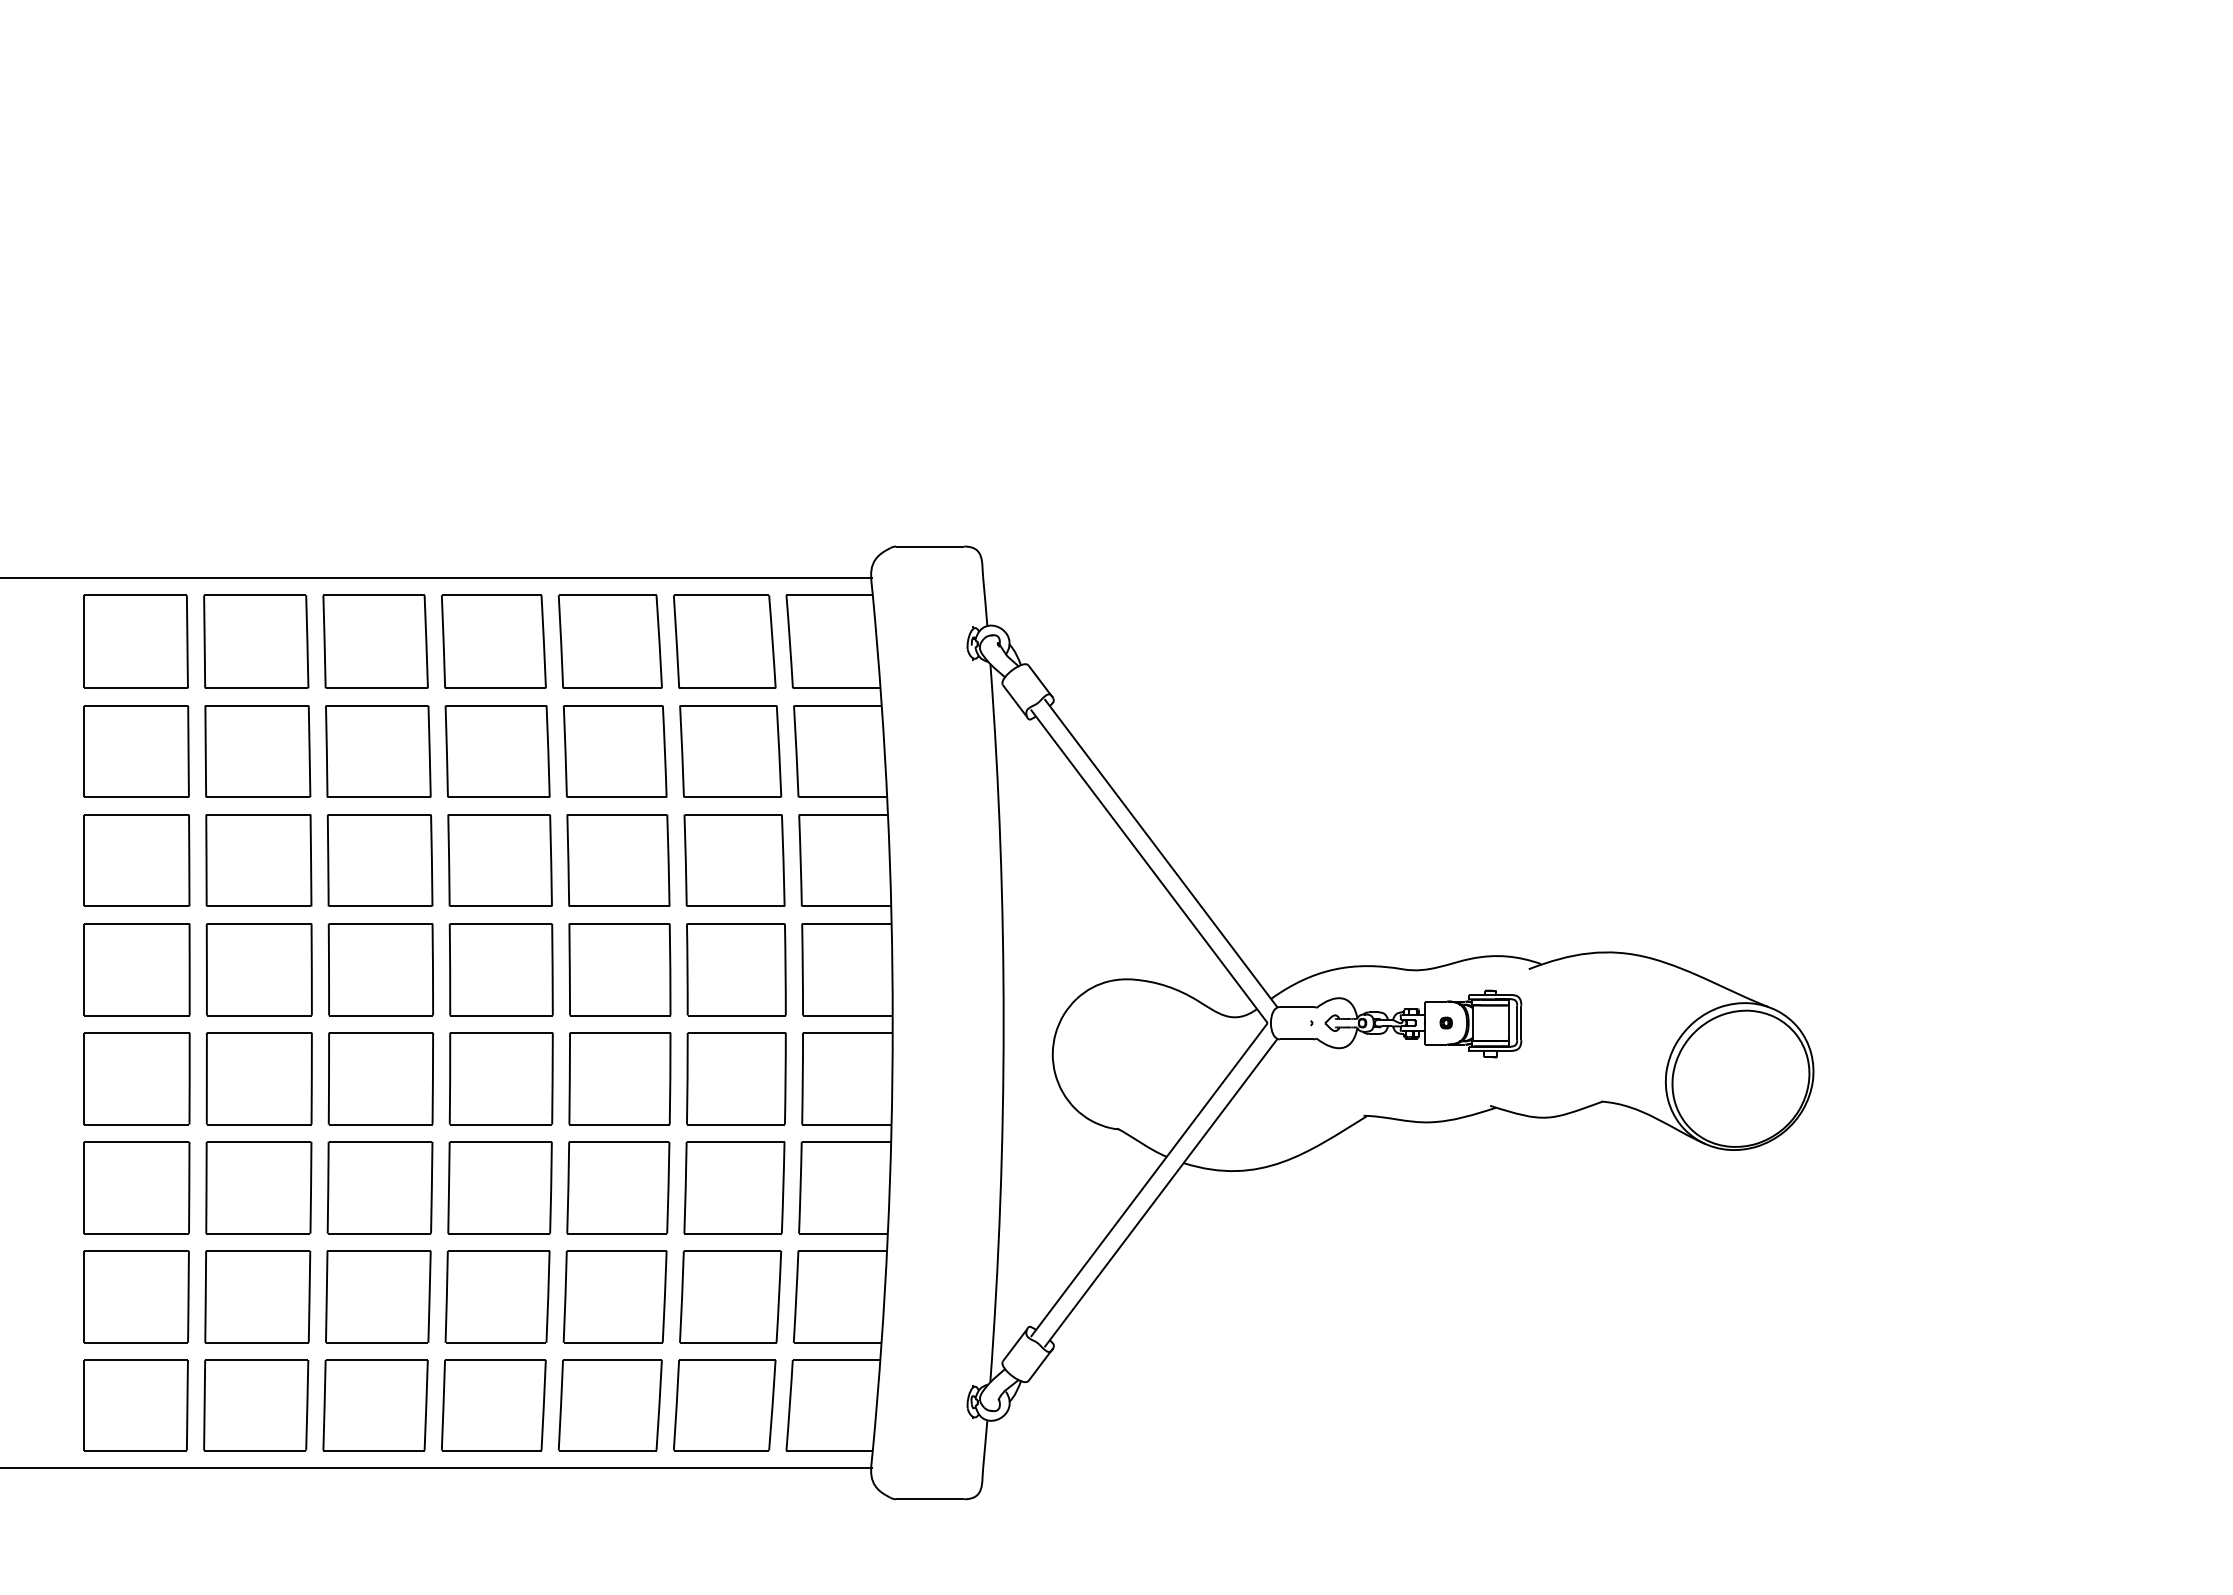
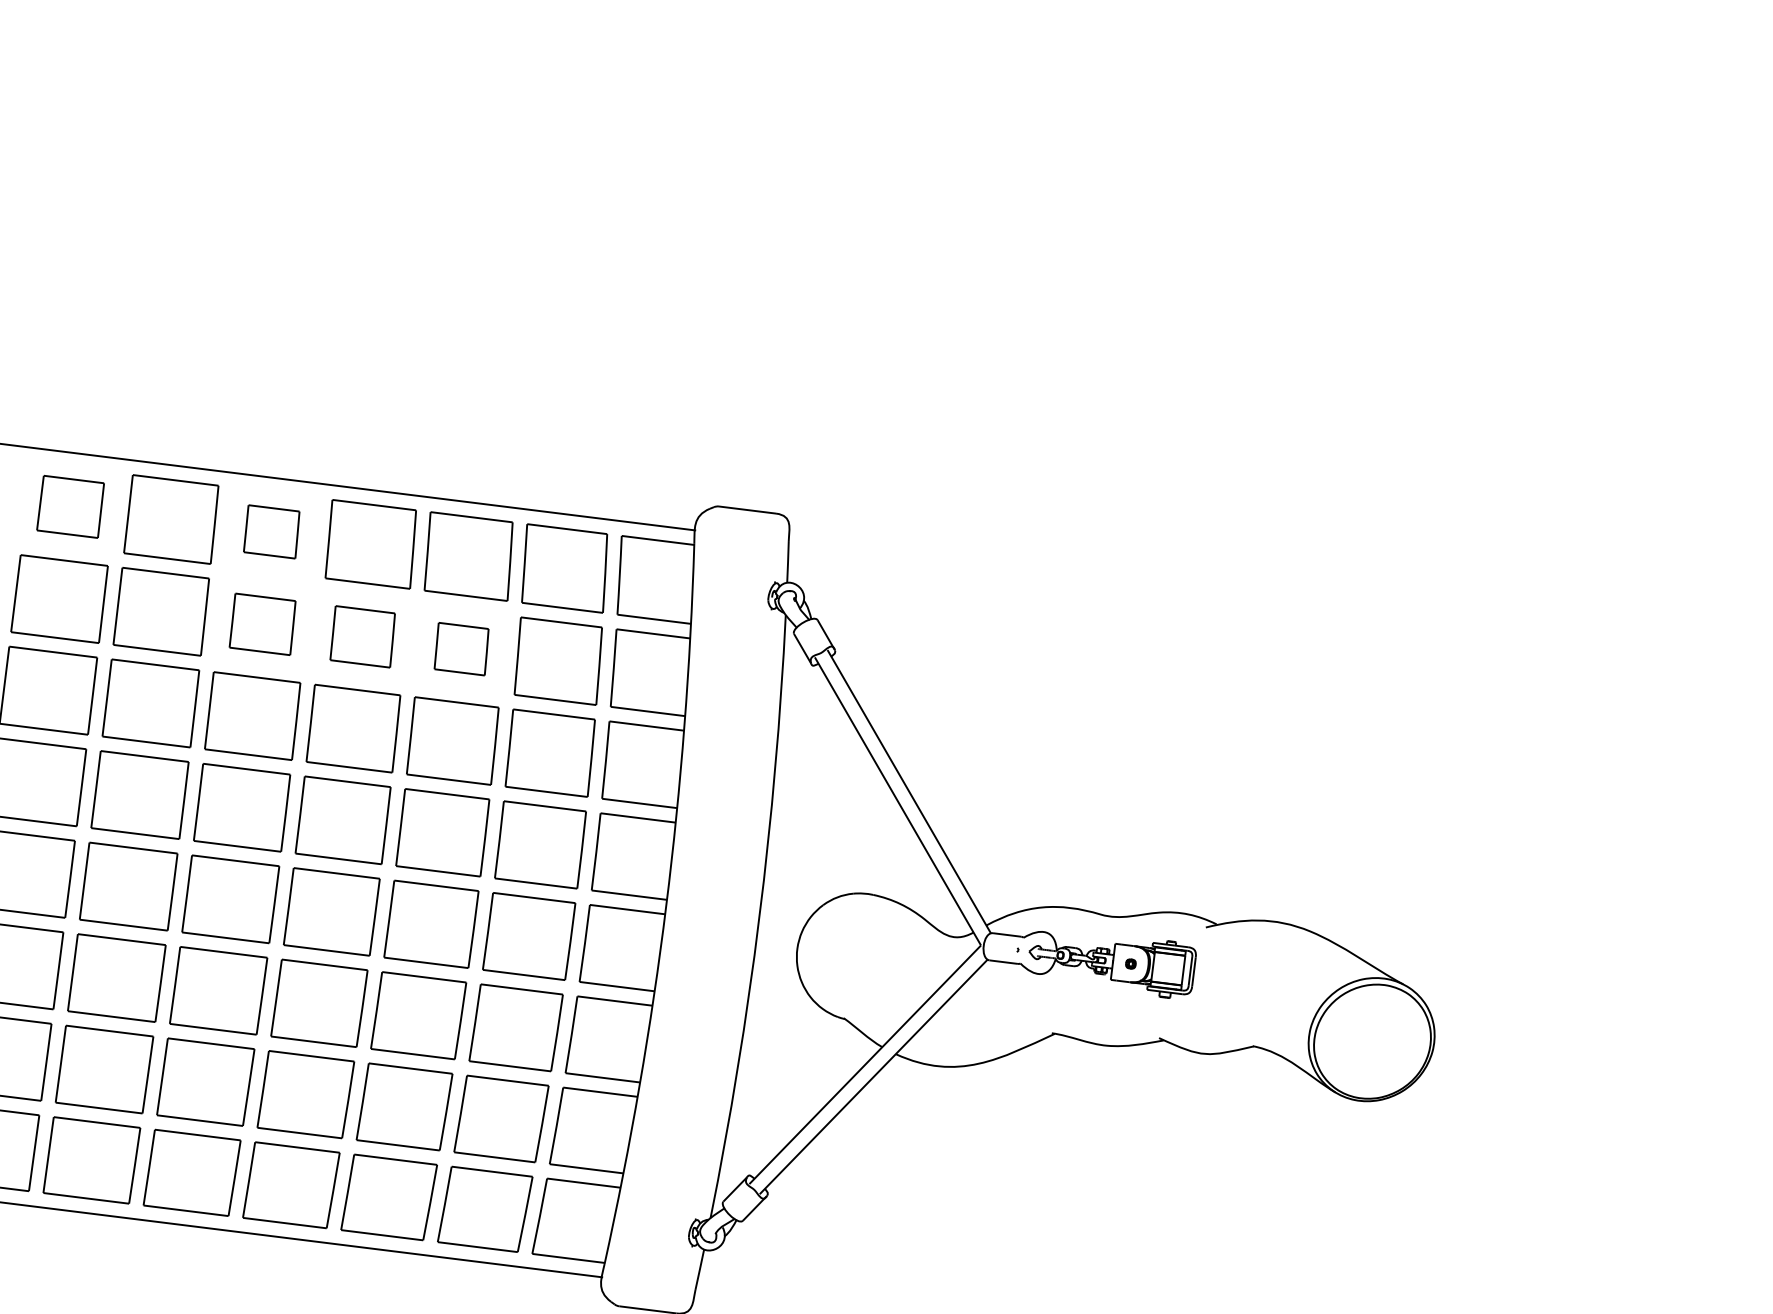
part: (135, 641) -> (70, 506), size x0.7
part: (375, 641) -> (271, 531), size x0.6
part: (378, 751) -> (262, 624), size x0.7
part: (497, 751) -> (362, 636), size x0.7
part: (615, 751) -> (461, 649), size x0.6

